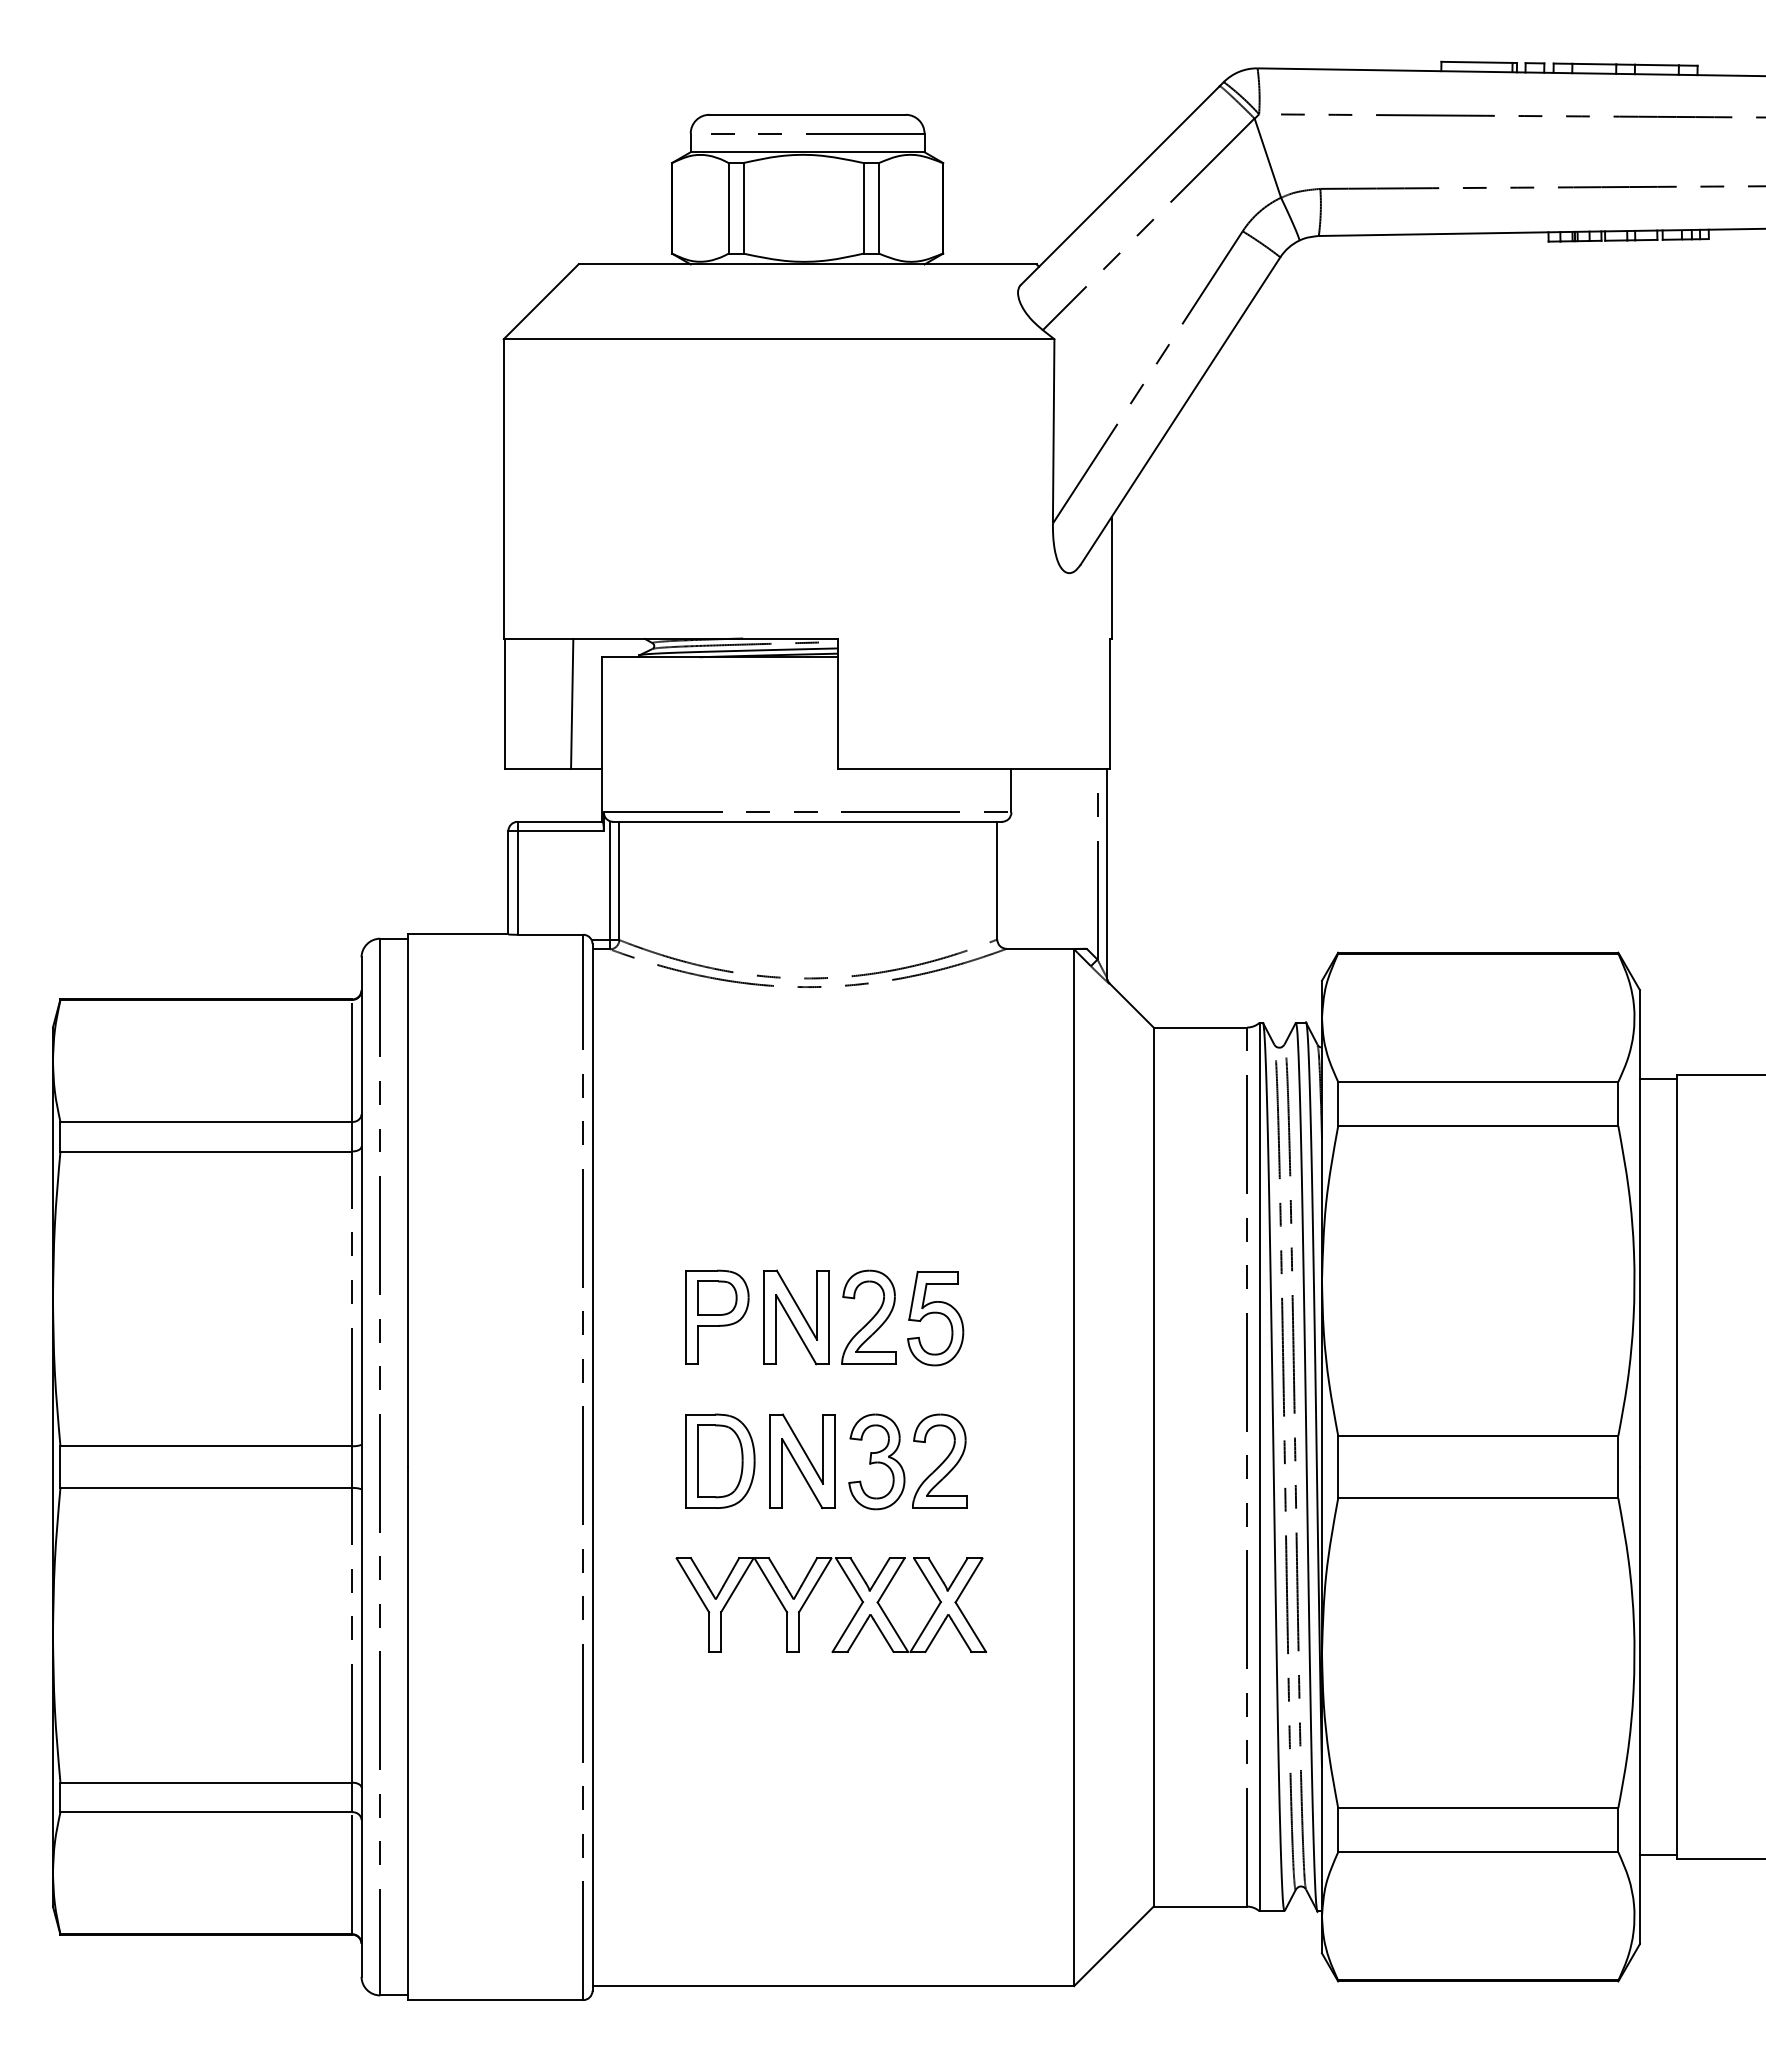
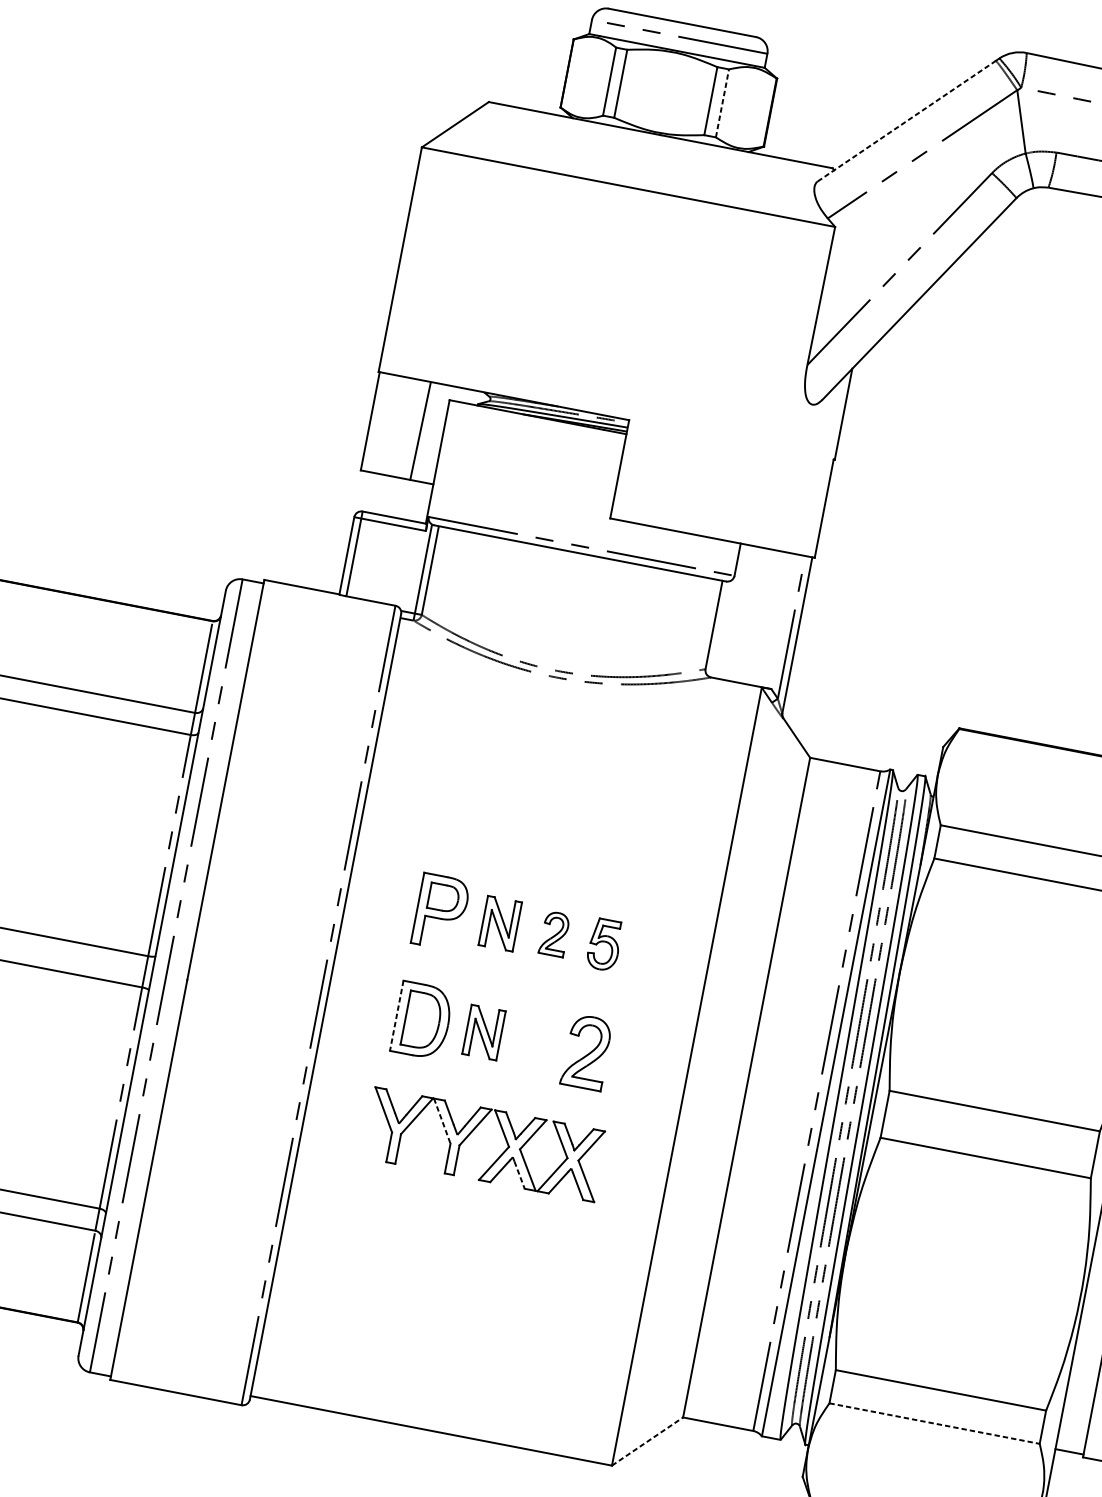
line: (1120, 185) -> (906, 121), solid -> dashed
line: (879, 207) -> (722, 102), solid -> dashed
part: (868, 1316) -> (554, 933), size x0.6
part: (796, 1317) -> (500, 923), size x0.7
part: (935, 1318) -> (604, 944), size x0.7
line: (686, 1461) -> (396, 1015), solid -> dashed
part: (802, 1461) -> (483, 1032), size x0.7
part: (876, 1461) -> (539, 1043), removed
line: (771, 1585) -> (442, 1121), solid -> dashed
line: (883, 1635) -> (519, 1174), solid -> dashed
line: (1478, 1852) -> (934, 1423), solid -> dashed
line: (1114, 1946) -> (647, 1441), solid -> dashed

